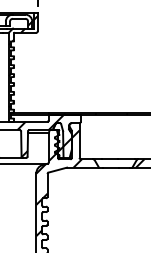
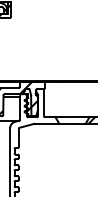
hatch: (58, 183) -> (27, 136), removed

